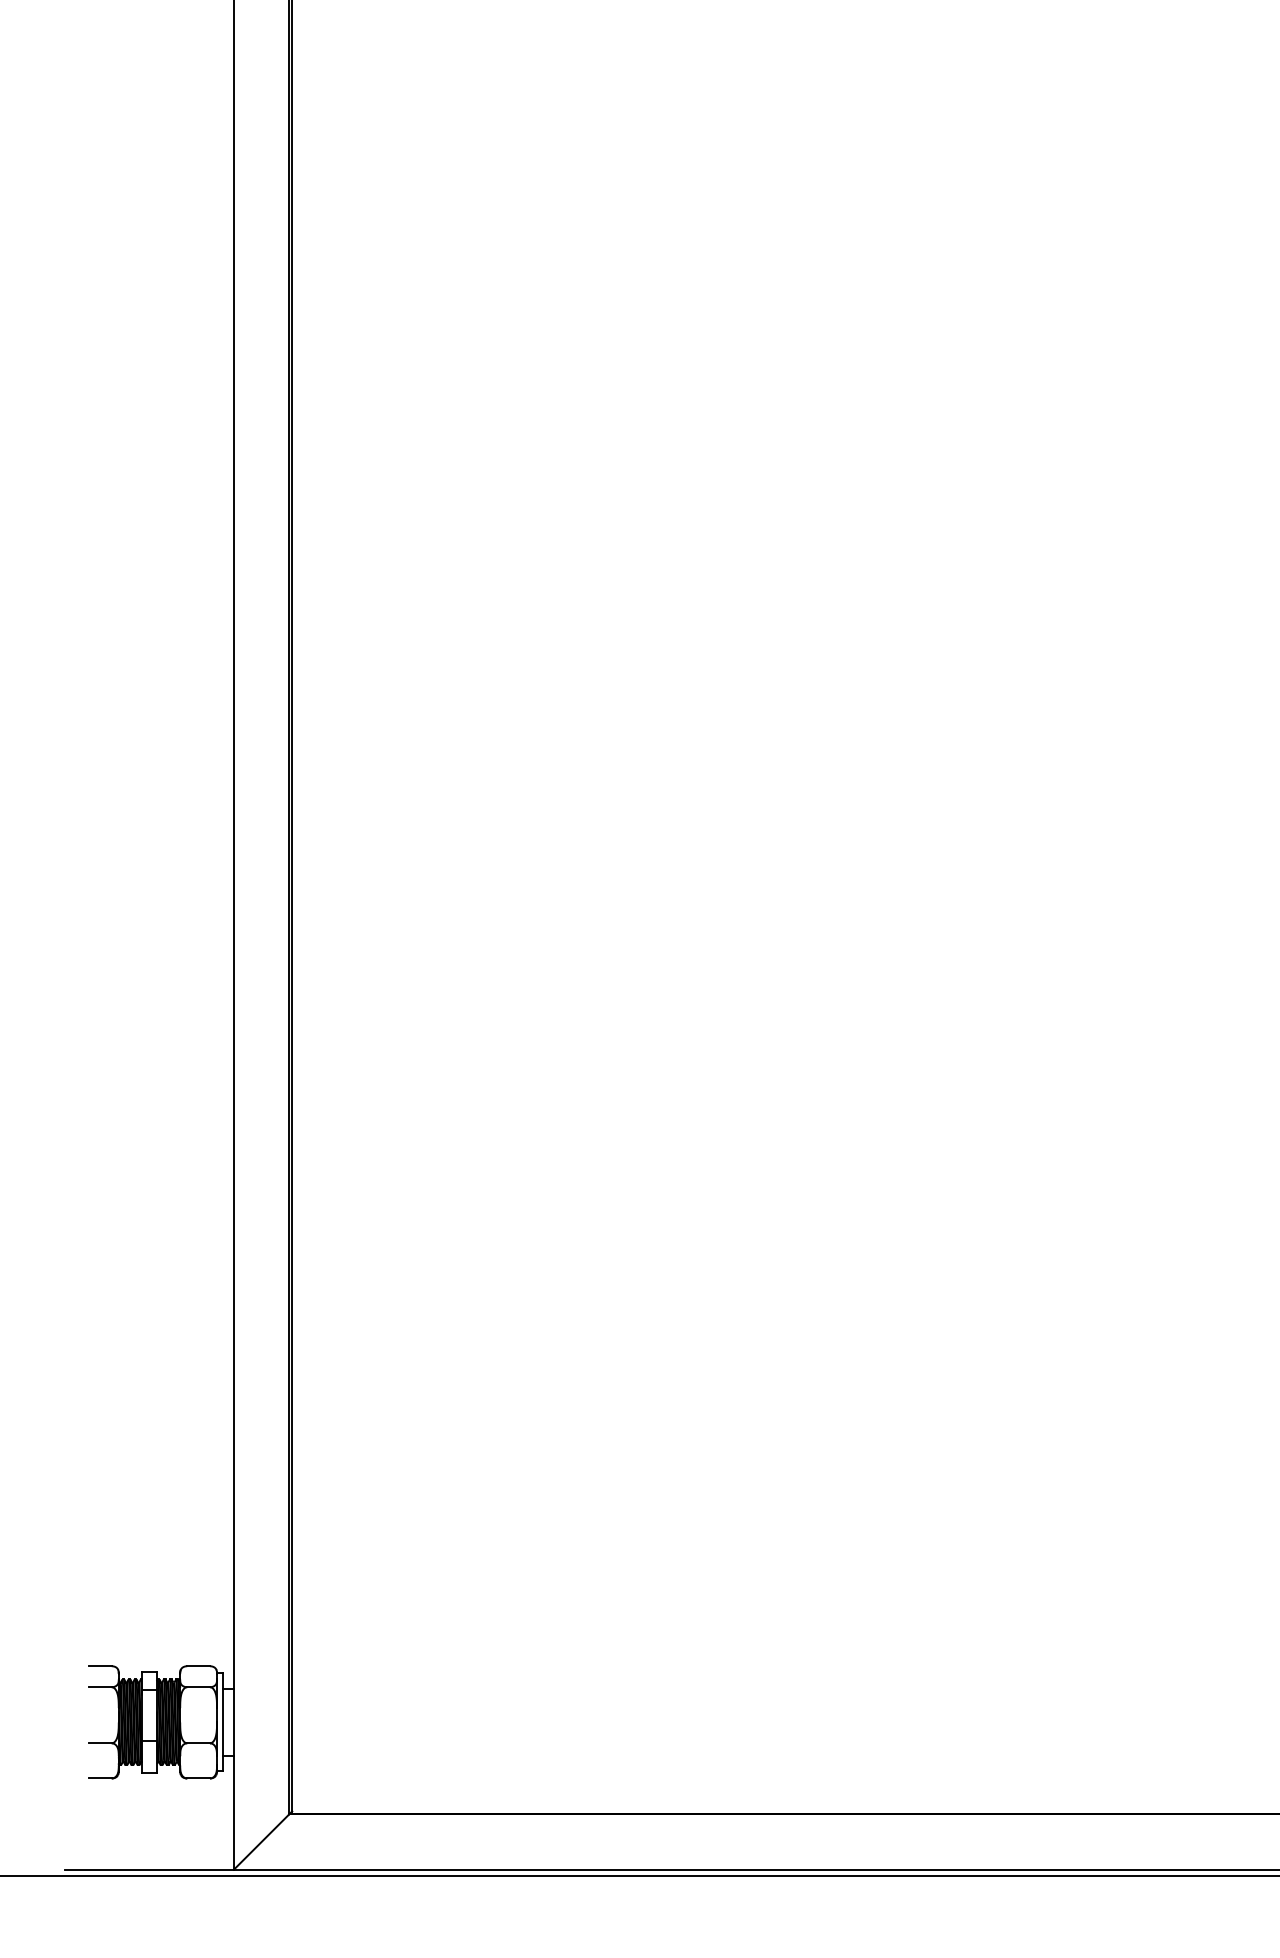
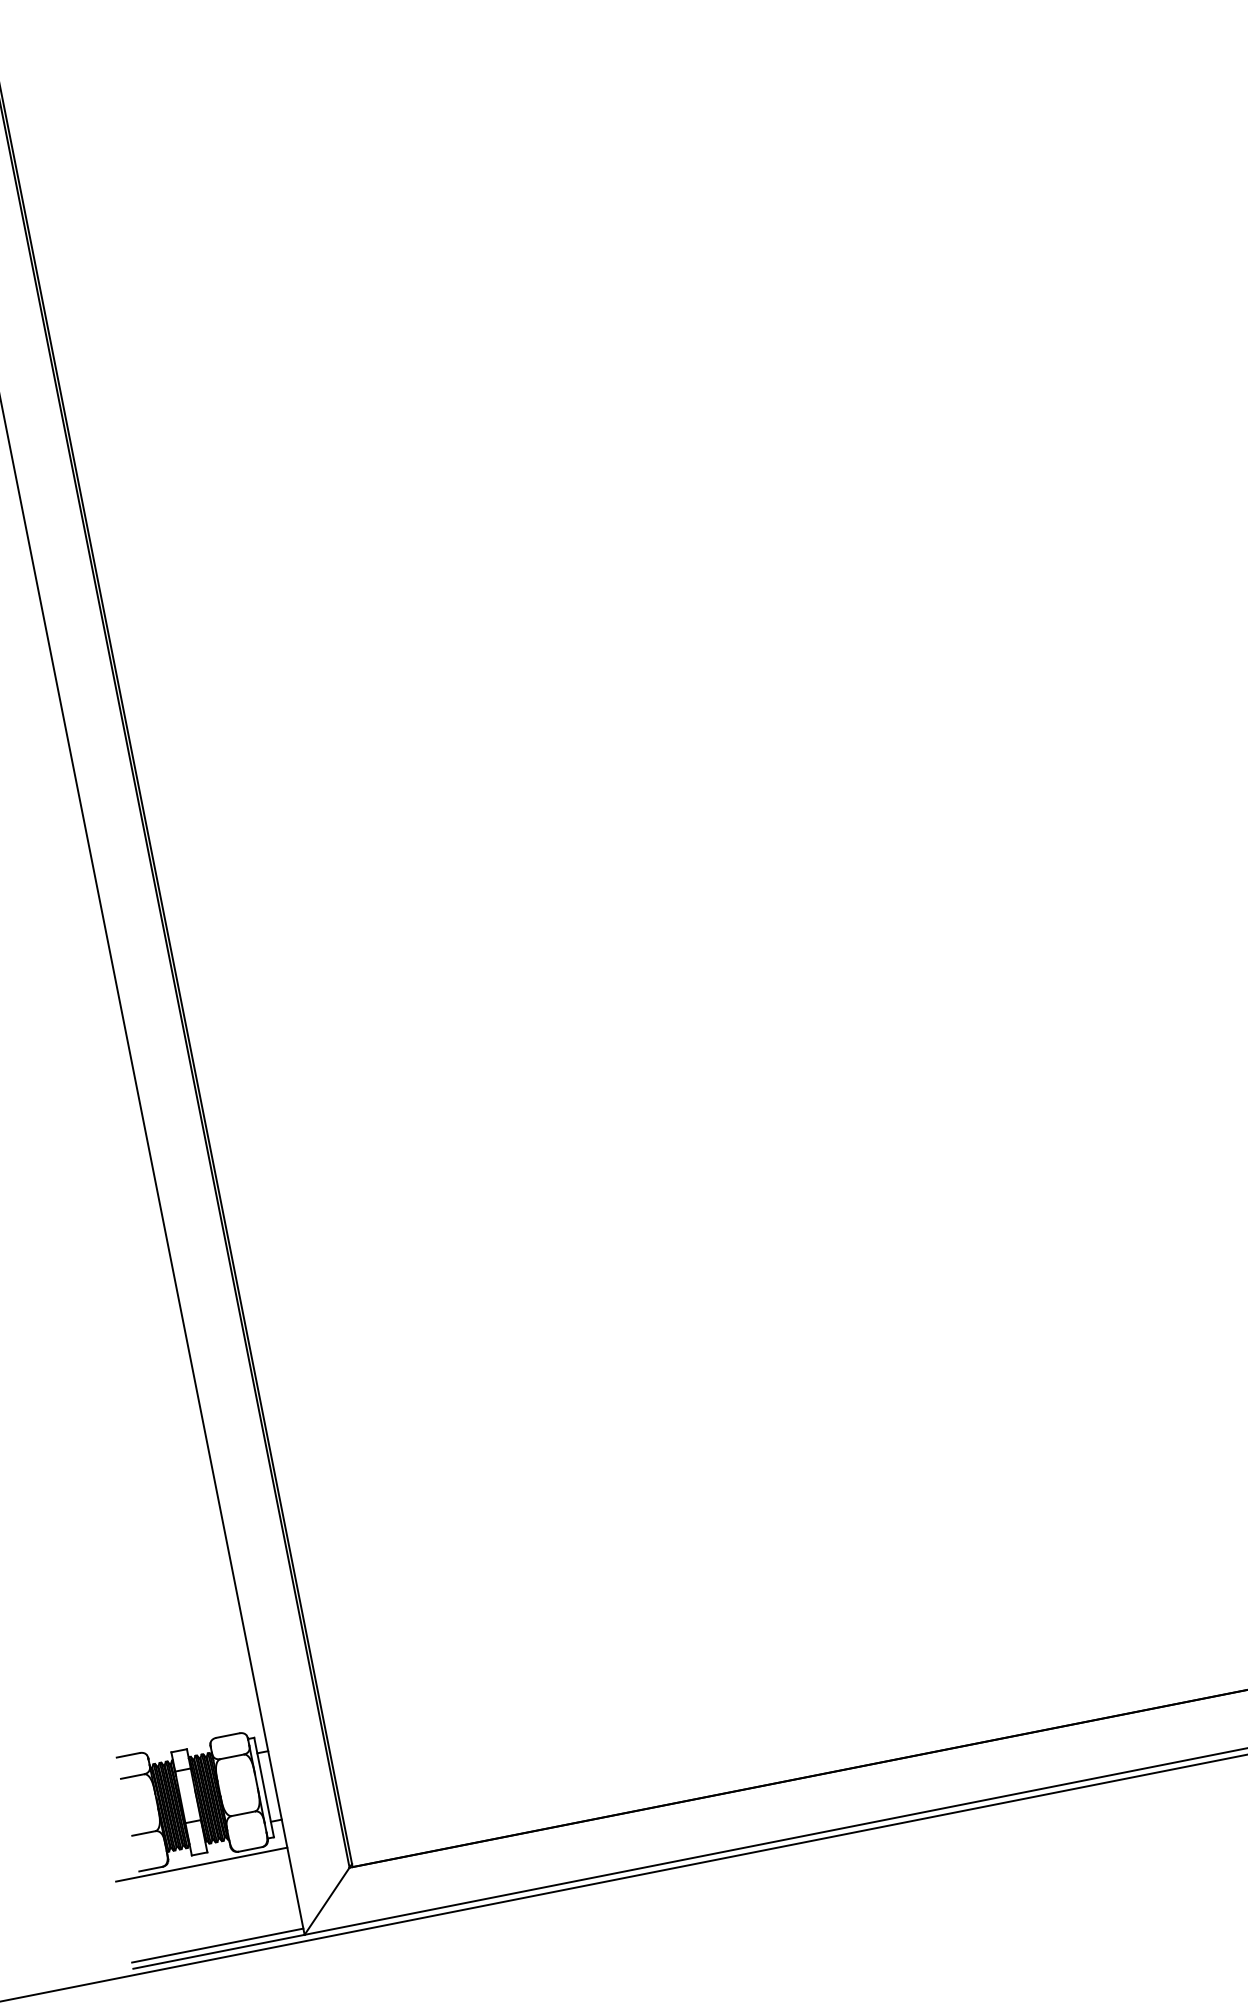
line: (149, 1783) -> (201, 1864), added
line: (149, 1863) -> (217, 1945), added

